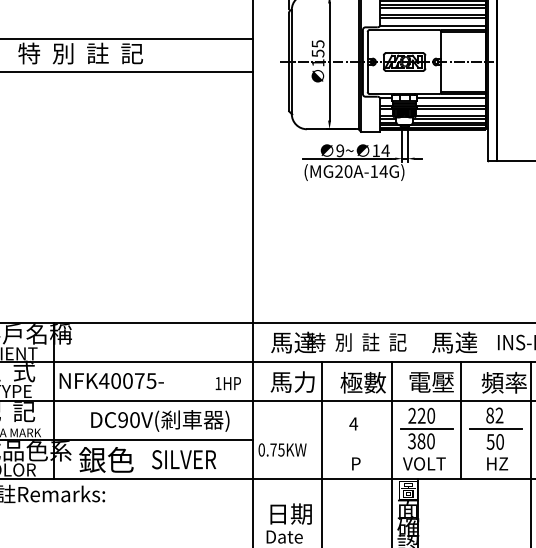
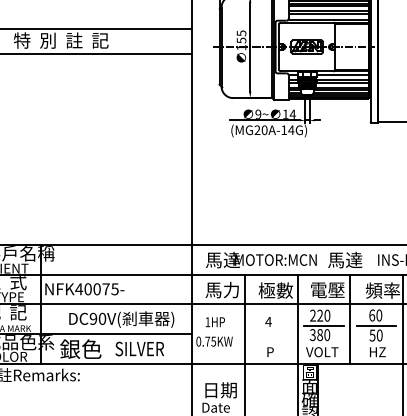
text: (362, 341) -> (275, 259), 特  別  註  記 -> MOTOR:MCN
text: (227, 383) -> (214, 322), moved
text: (494, 415) -> (375, 315), 82 -> 60

